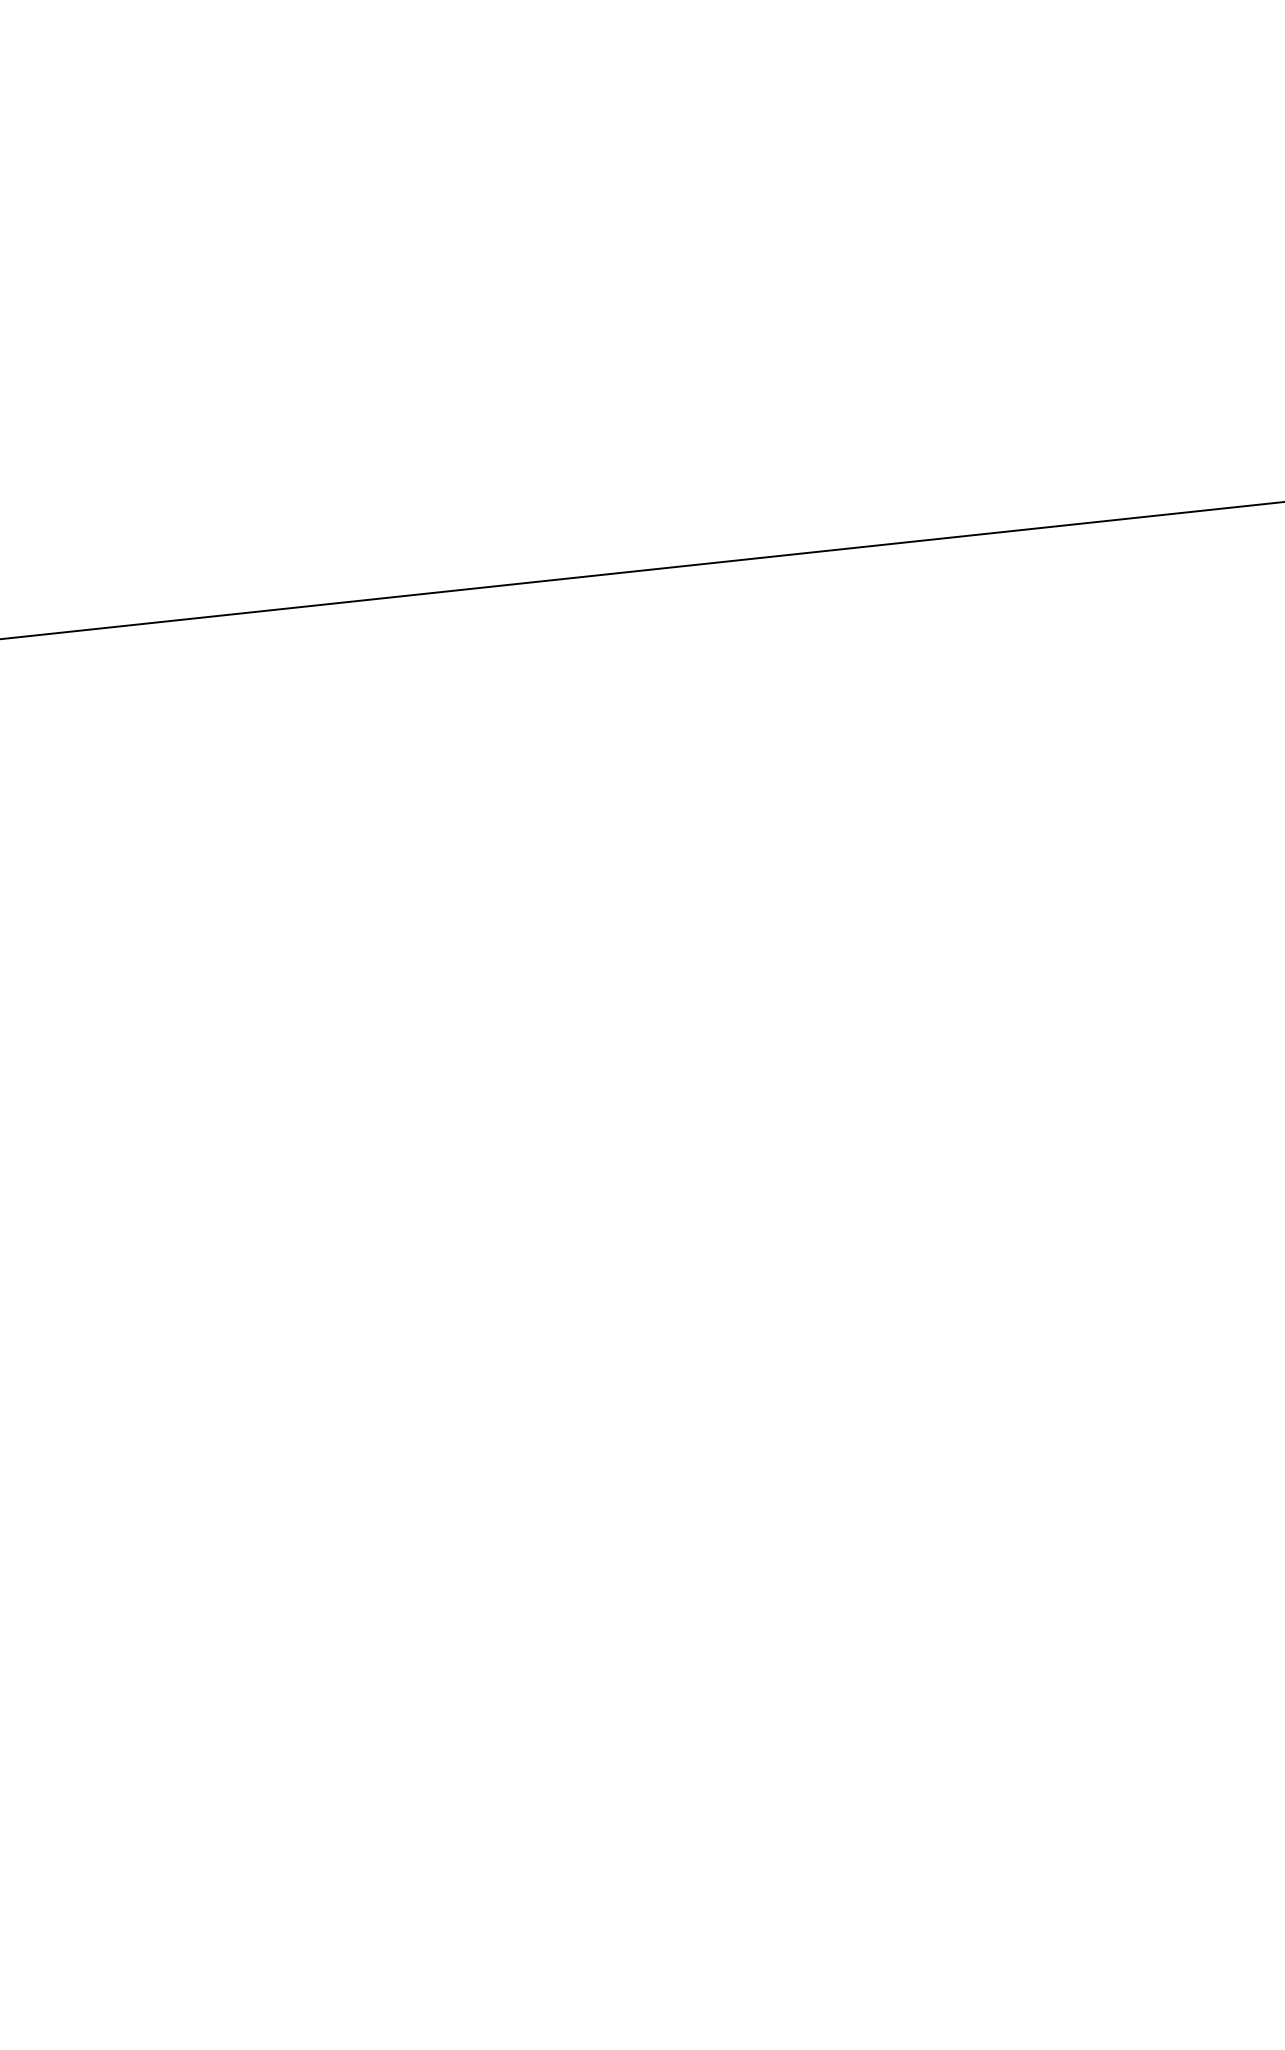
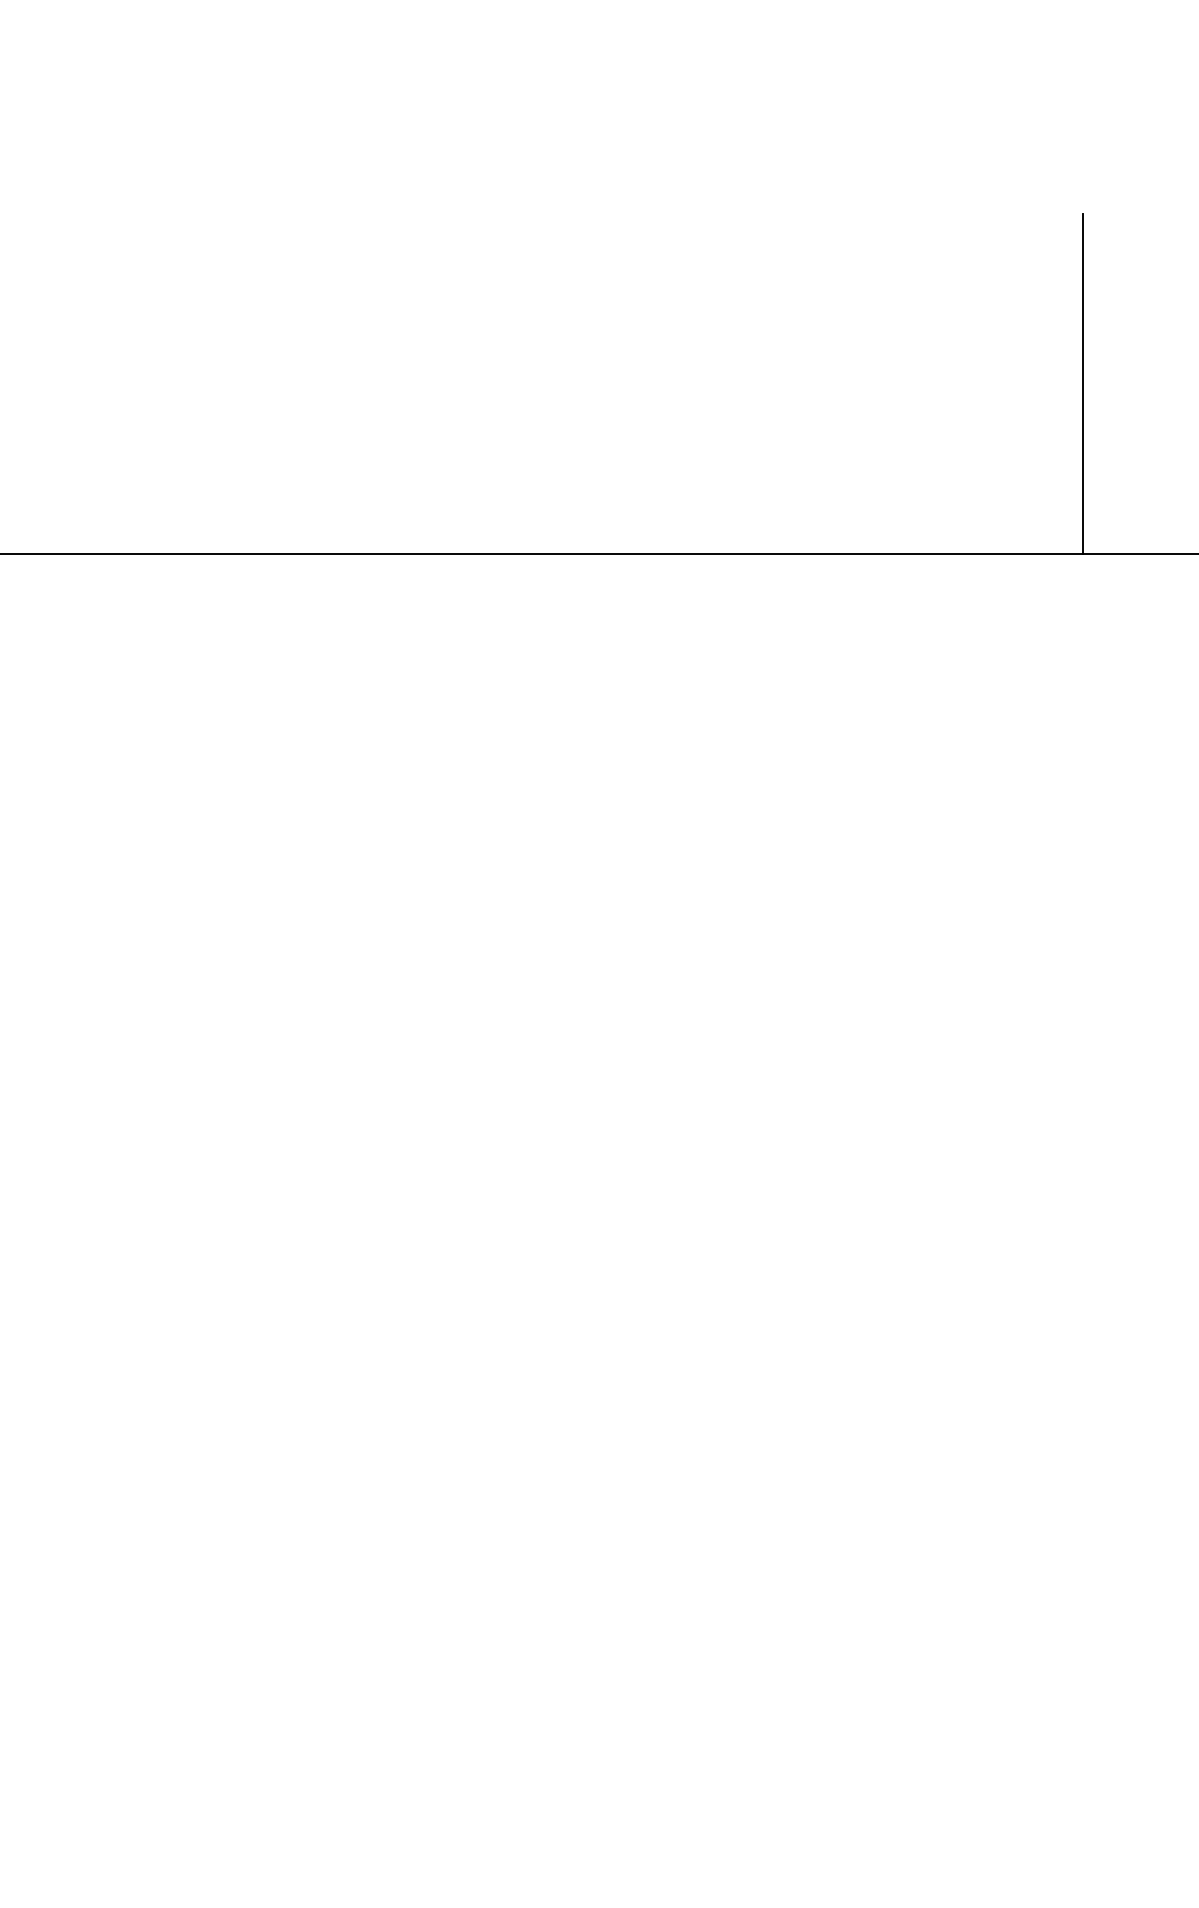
line: (1110, 331) -> (1083, 383), added

